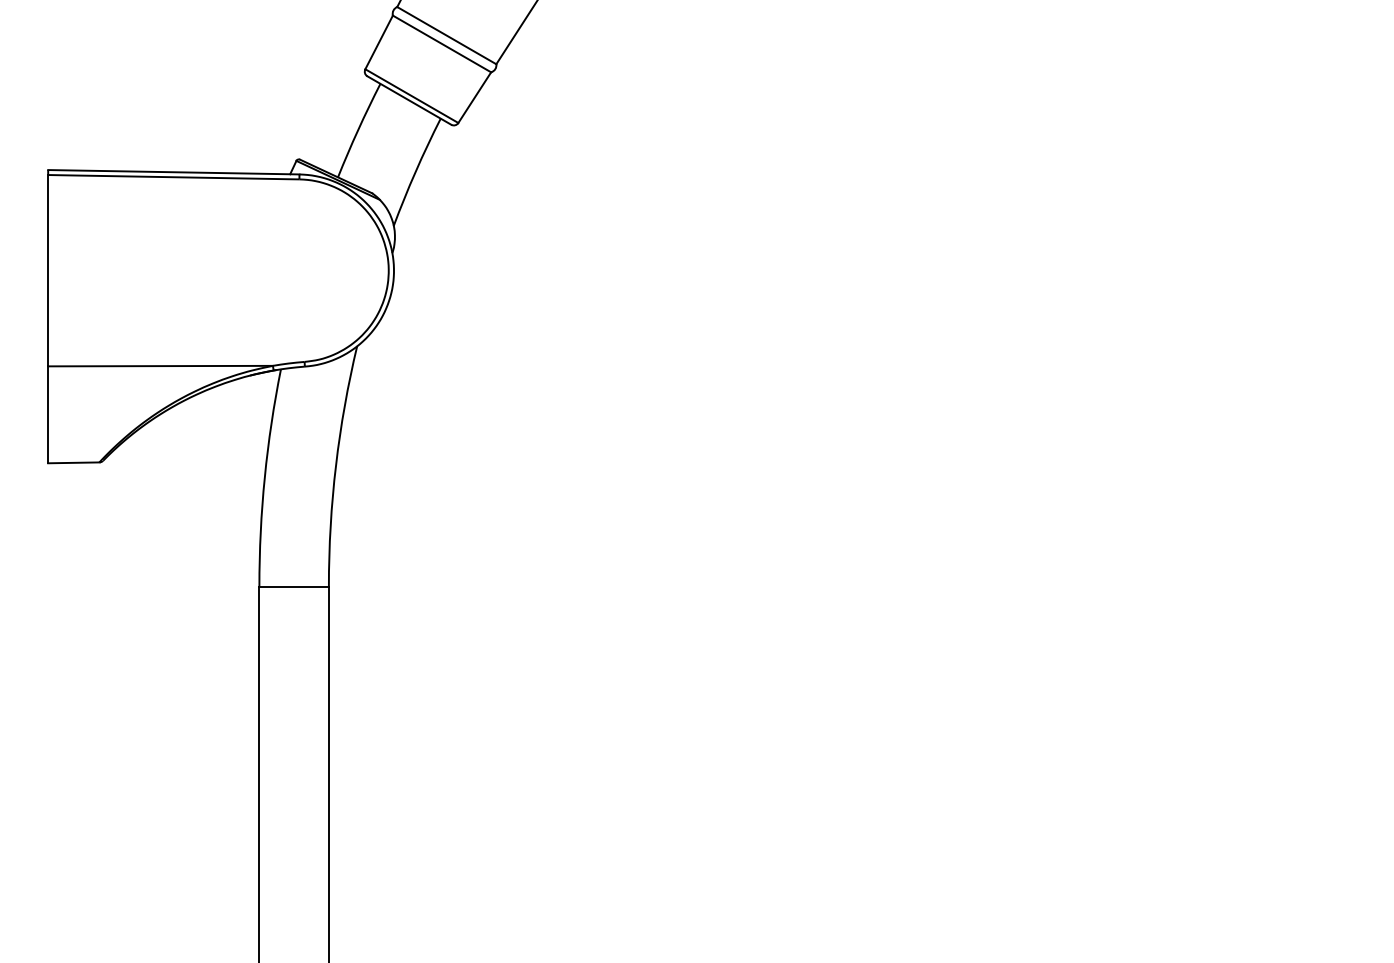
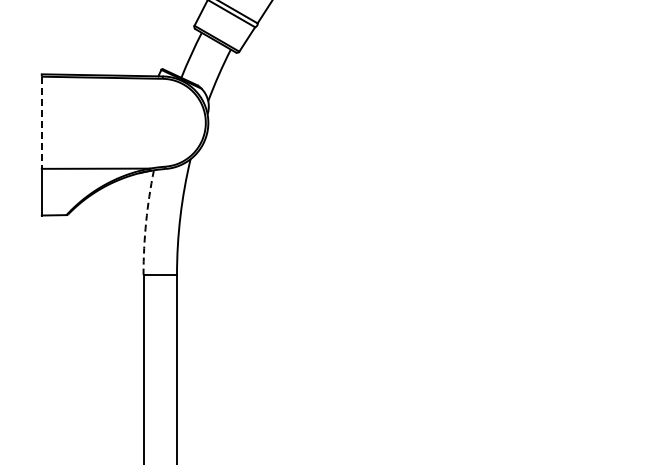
line: (47, 272) -> (41, 123), solid -> dashed
arc: (265, 477) -> (146, 222), solid -> dashed

